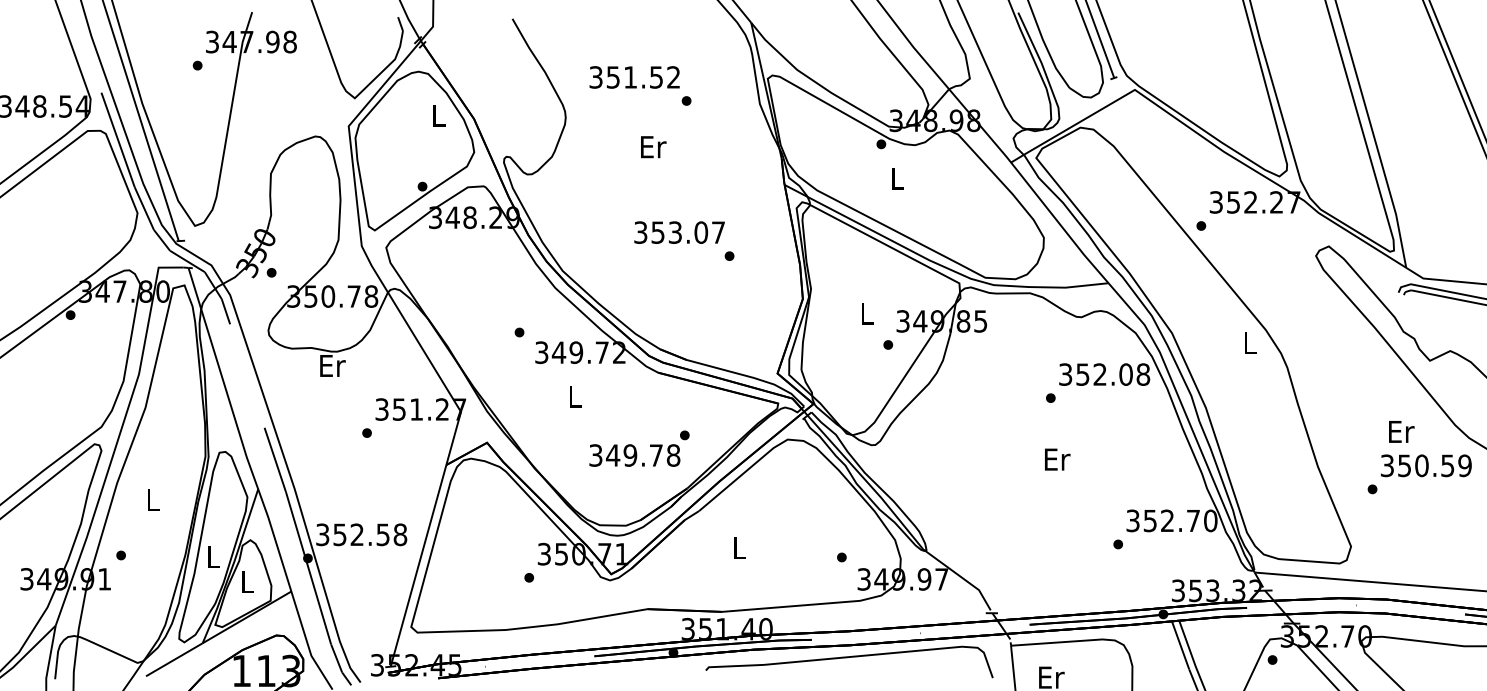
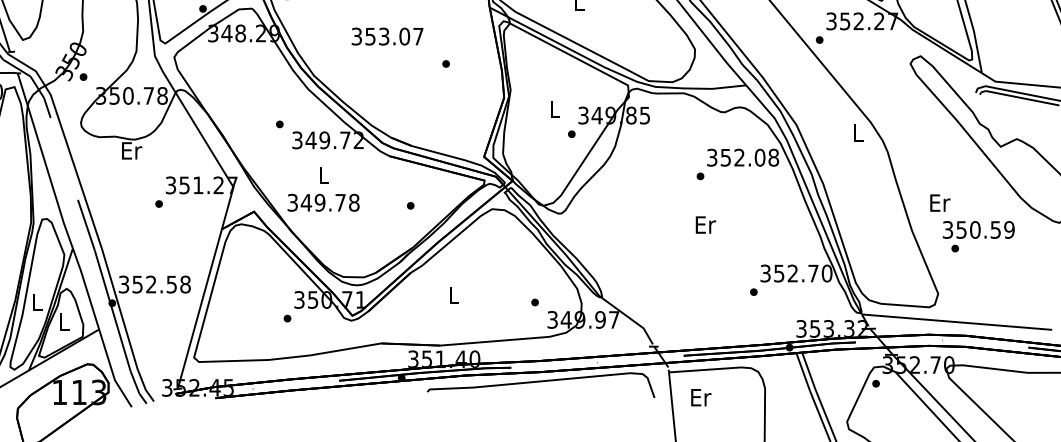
text: (679, 232) -> (387, 36), moved
text: (1401, 431) -> (940, 202), moved
text: (634, 455) -> (323, 202), moved
text: (1426, 465) -> (978, 229), moved

